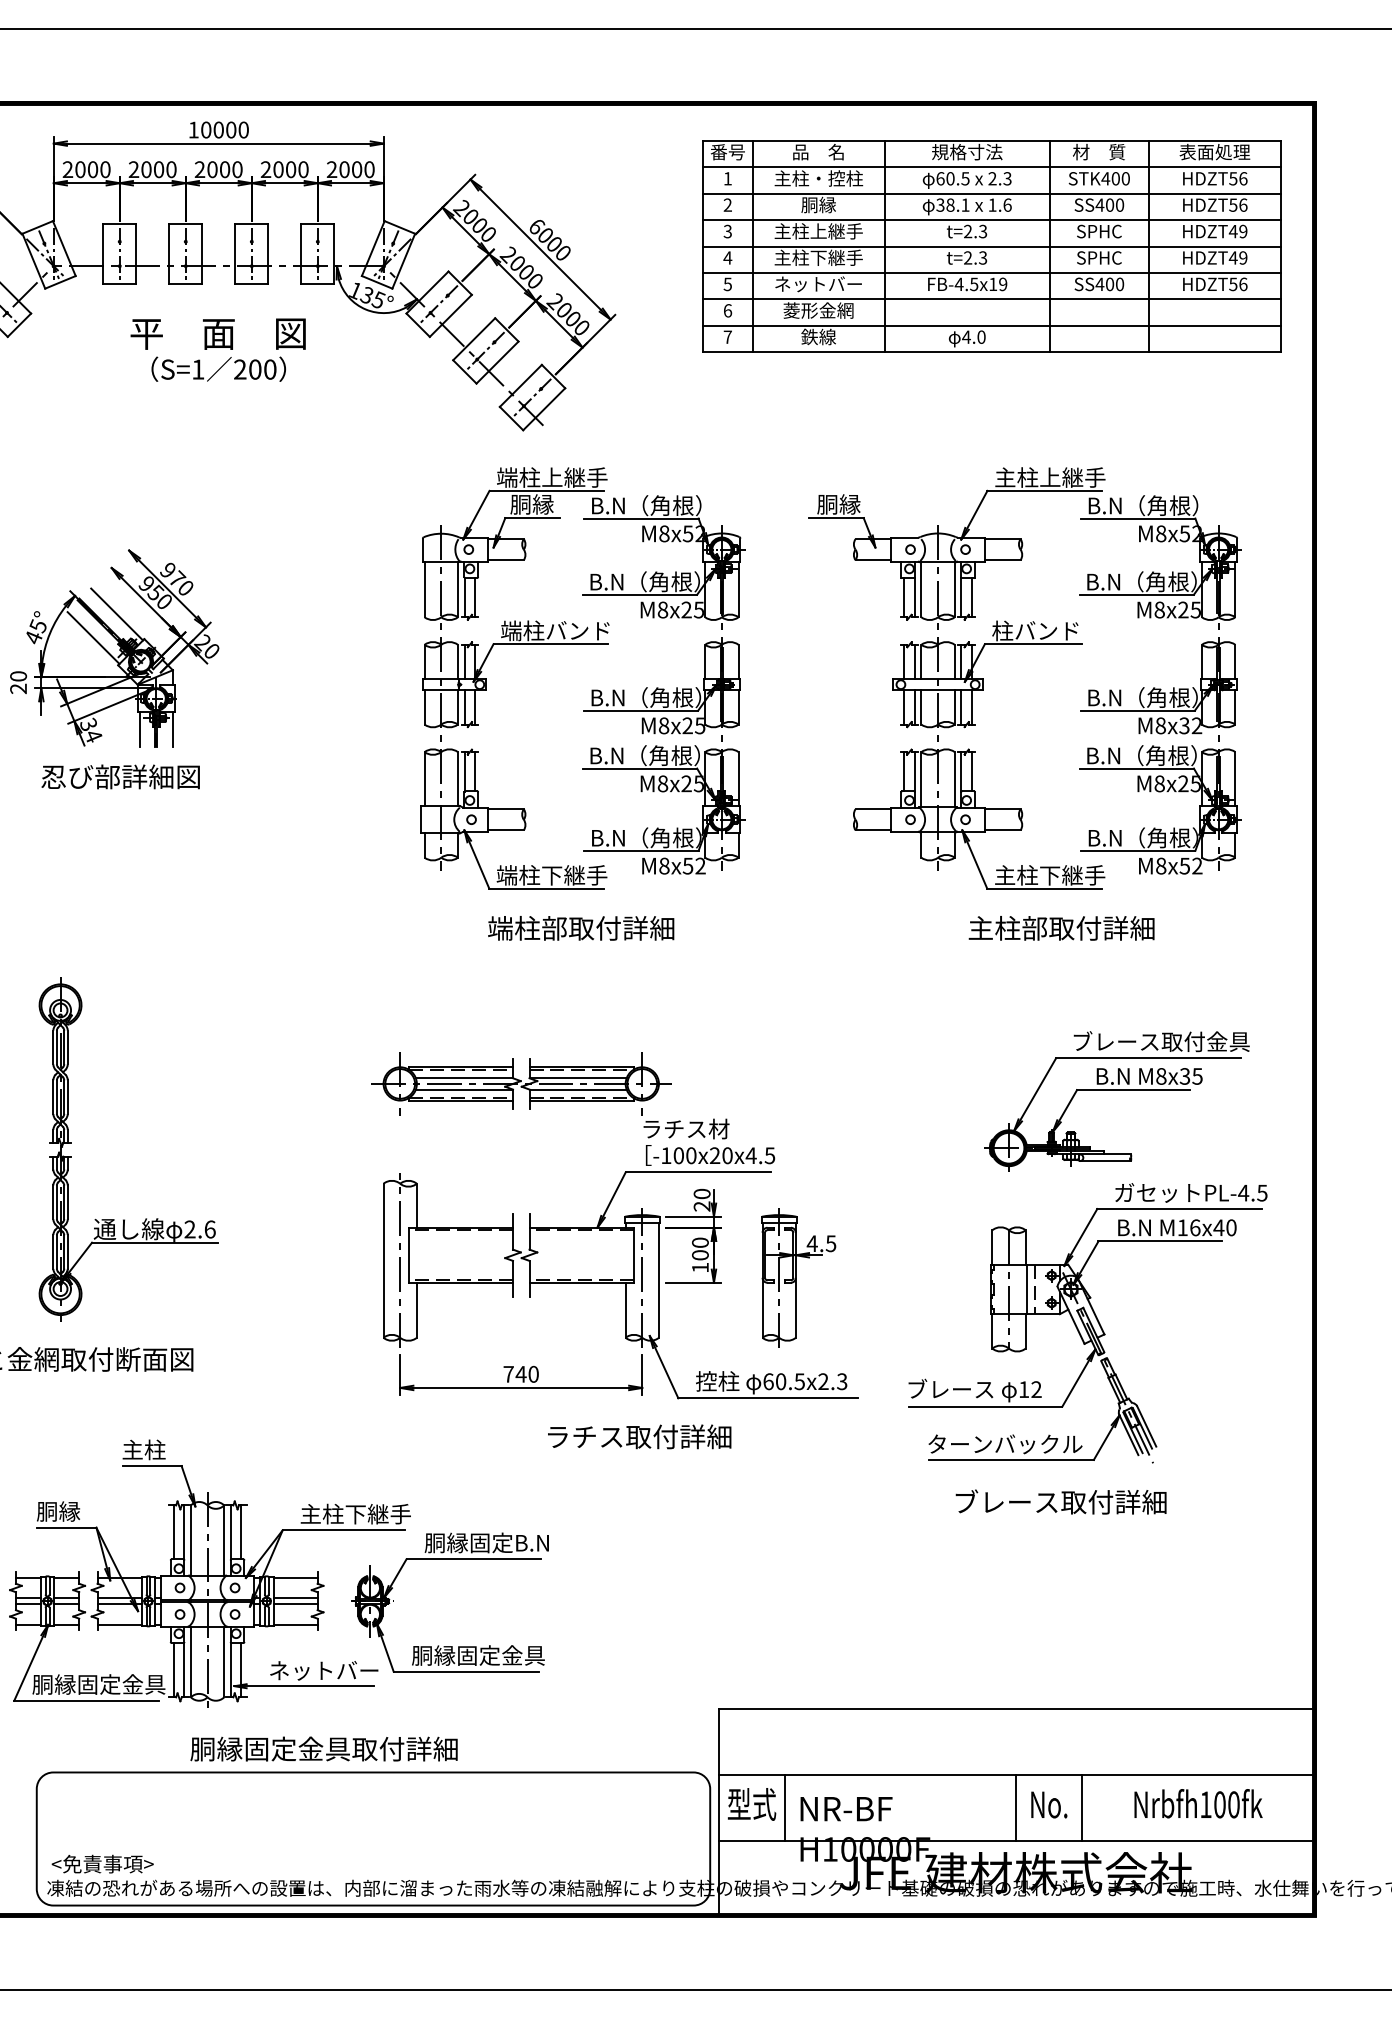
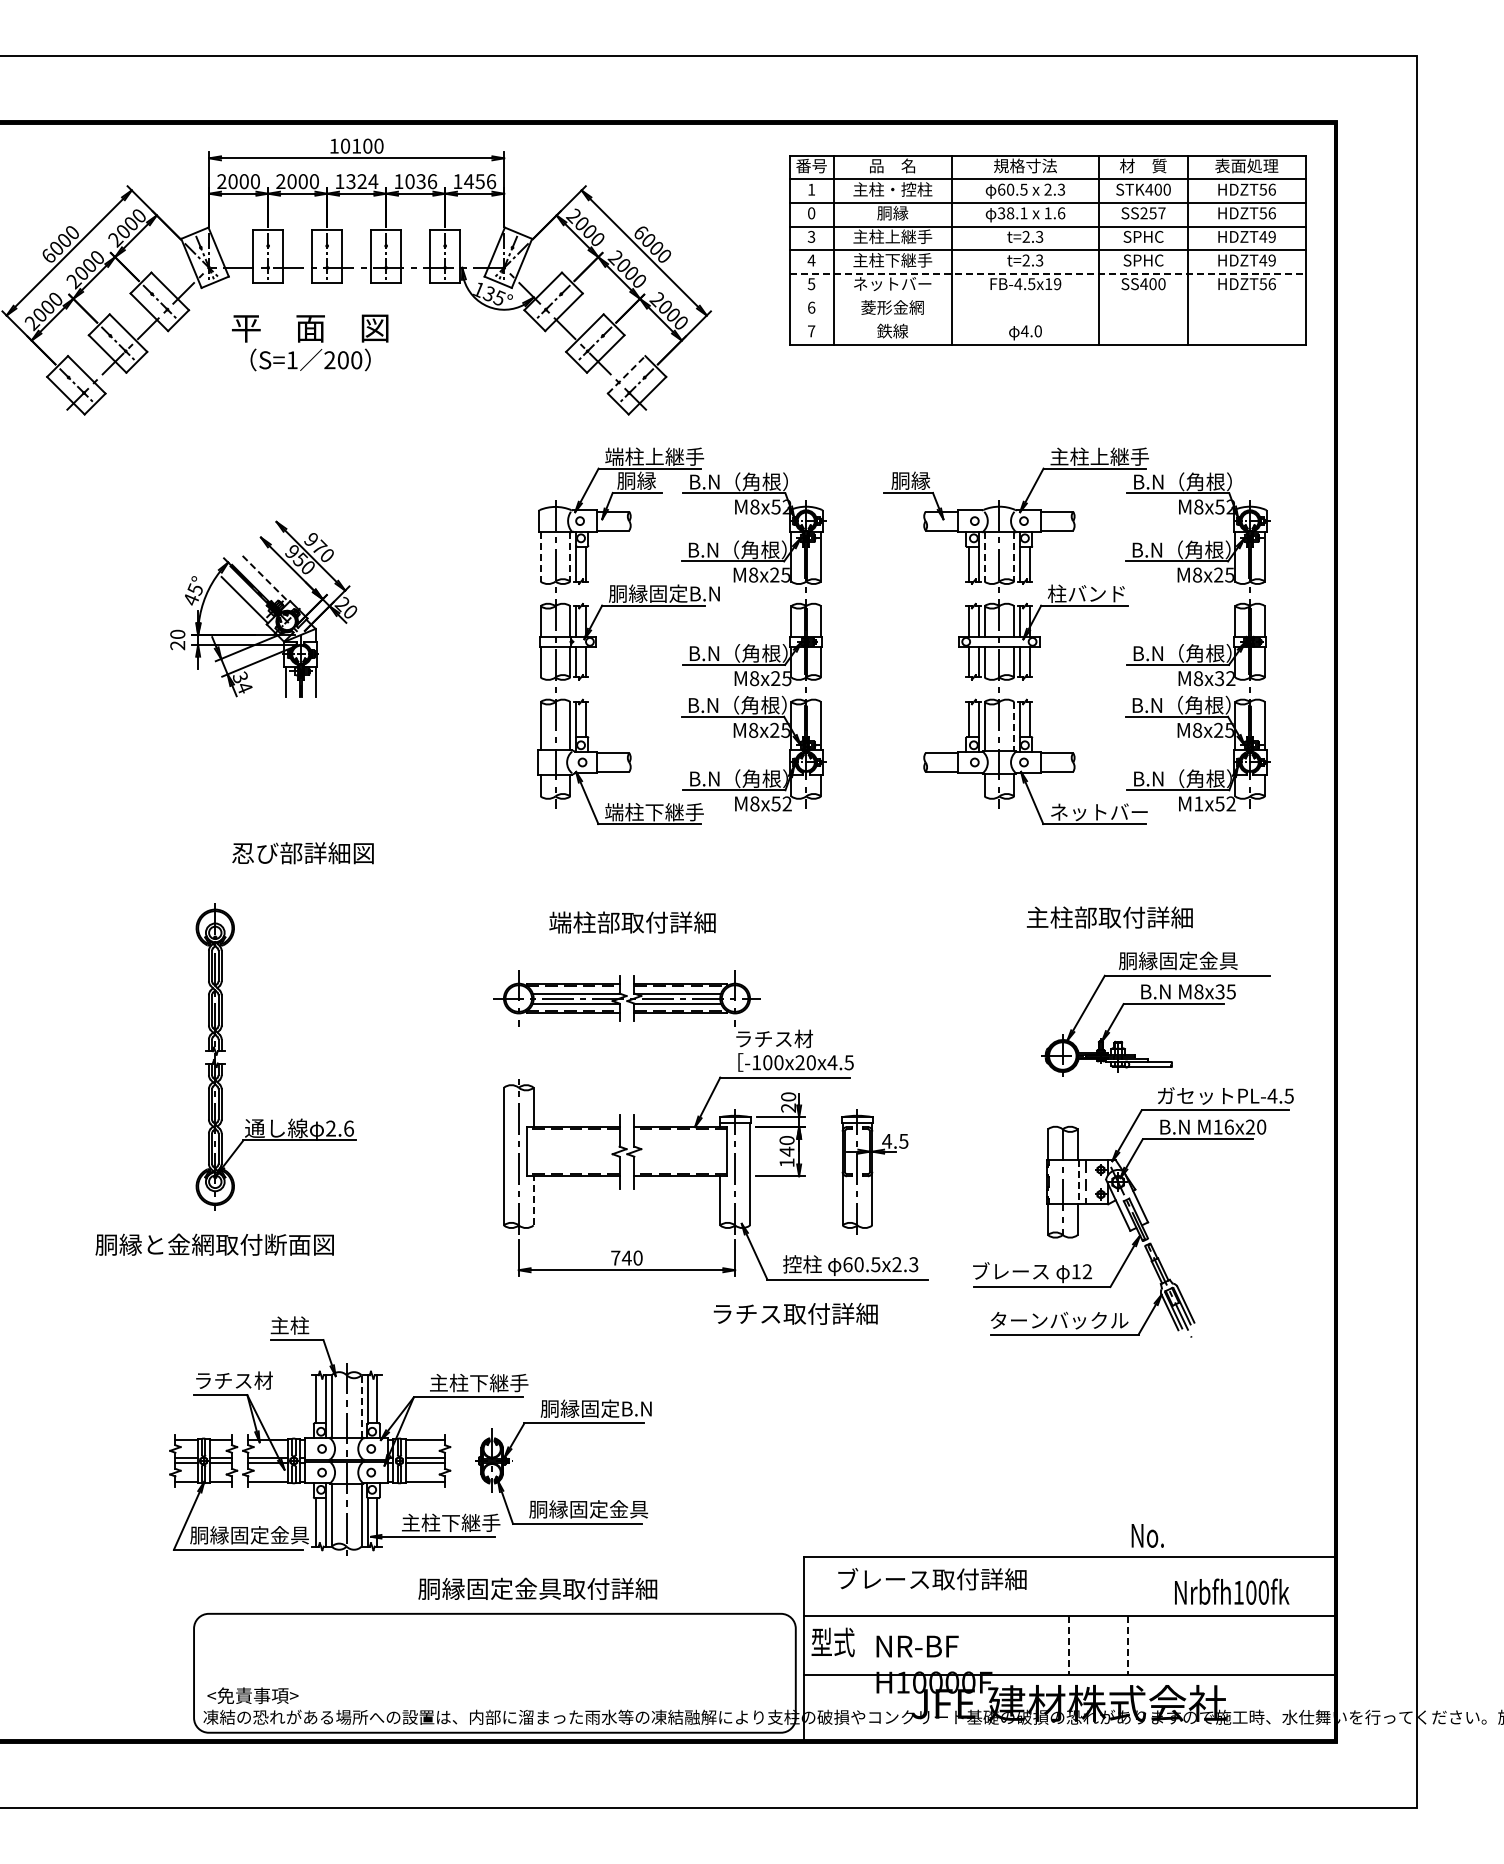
text: (218, 129) -> (356, 145), 10000 -> 10100
text: (218, 169) -> (356, 181), 2000 -> 1324
text: (284, 169) -> (415, 181), 2000 -> 1036
text: (350, 169) -> (474, 181), 2000 -> 1456
text: (727, 205) -> (811, 213), 2 -> 0
text: (1109, 205) -> (1152, 213), SS400 -> SS257
line: (992, 272) -> (1048, 273), solid -> dashed
line: (991, 299) -> (1047, 297), removed
line: (991, 326) -> (1047, 321), removed
text: (218, 349) -> (310, 342), moved
line: (520, 385) -> (626, 374), solid -> dashed
line: (424, 589) -> (540, 556), solid -> dashed
line: (458, 589) -> (570, 556), solid -> dashed
line: (921, 589) -> (984, 556), solid -> dashed
line: (954, 589) -> (1014, 556), solid -> dashed
line: (116, 614) -> (265, 579), solid -> dashed
text: (563, 630) -> (664, 593), 端柱バンド -> 胴縁固定B.N
text: (120, 777) -> (302, 853), moved
line: (954, 779) -> (1014, 726), solid -> dashed
text: (1160, 865) -> (1198, 803), M8x52 -> M1x52
text: (1050, 875) -> (1099, 812), 主柱下継手 -> ネットバー
text: (581, 928) -> (632, 922), moved
text: (1061, 928) -> (1109, 917), moved
text: (1160, 1041) -> (1198, 960), ブレース取付金具 -> 胴縁固定金具
text: (1219, 1227) -> (1250, 1126), M16x40 -> M16x20
text: (699, 1255) -> (786, 1151), 100 -> 140
line: (1026, 1289) -> (1078, 1182), solid -> dashed
line: (416, 1309) -> (533, 1200), solid -> dashed
text: (639, 1436) -> (795, 1313), moved
text: (1061, 1502) -> (932, 1579), moved
text: (80, 1511) -> (233, 1380), 胴縁 -> ラチス材
line: (224, 1540) -> (361, 1406), solid -> dashed
text: (323, 1670) -> (450, 1522), ネットバー -> 主柱下継手
text: (323, 1748) -> (537, 1588), moved
text: (1198, 1803) -> (1232, 1591), moved
text: (1048, 1804) -> (1147, 1535), moved
line: (784, 1807) -> (862, 1645), removed
line: (1016, 1809) -> (1069, 1646), solid -> dashed
line: (1082, 1809) -> (1128, 1646), solid -> dashed

